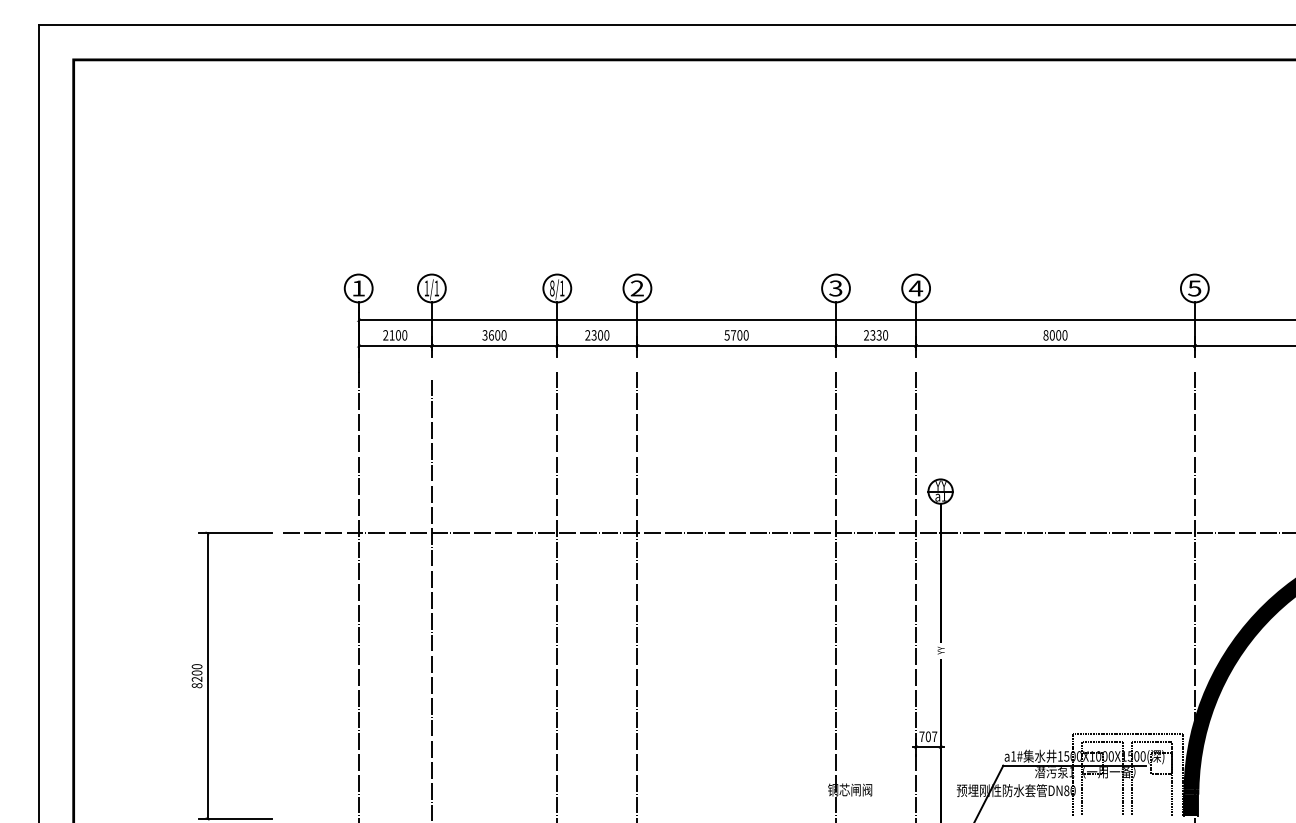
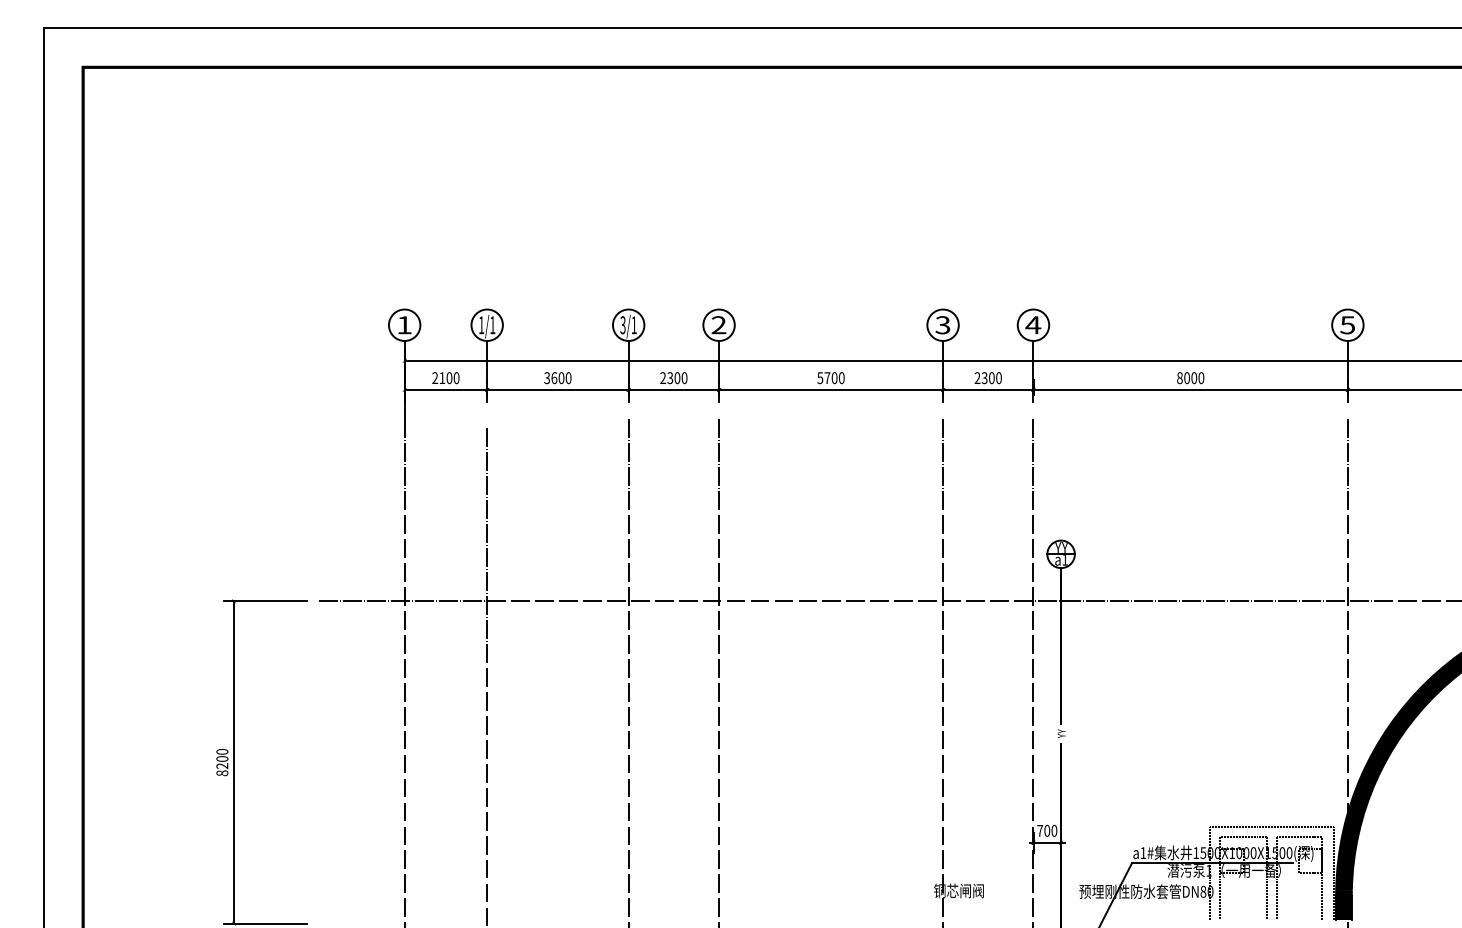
text: (551, 287) -> (622, 324), 8/1 -> 3/1
text: (878, 334) -> (991, 377), 2330 -> 2300
text: (934, 736) -> (1054, 830), 707 -> 700

